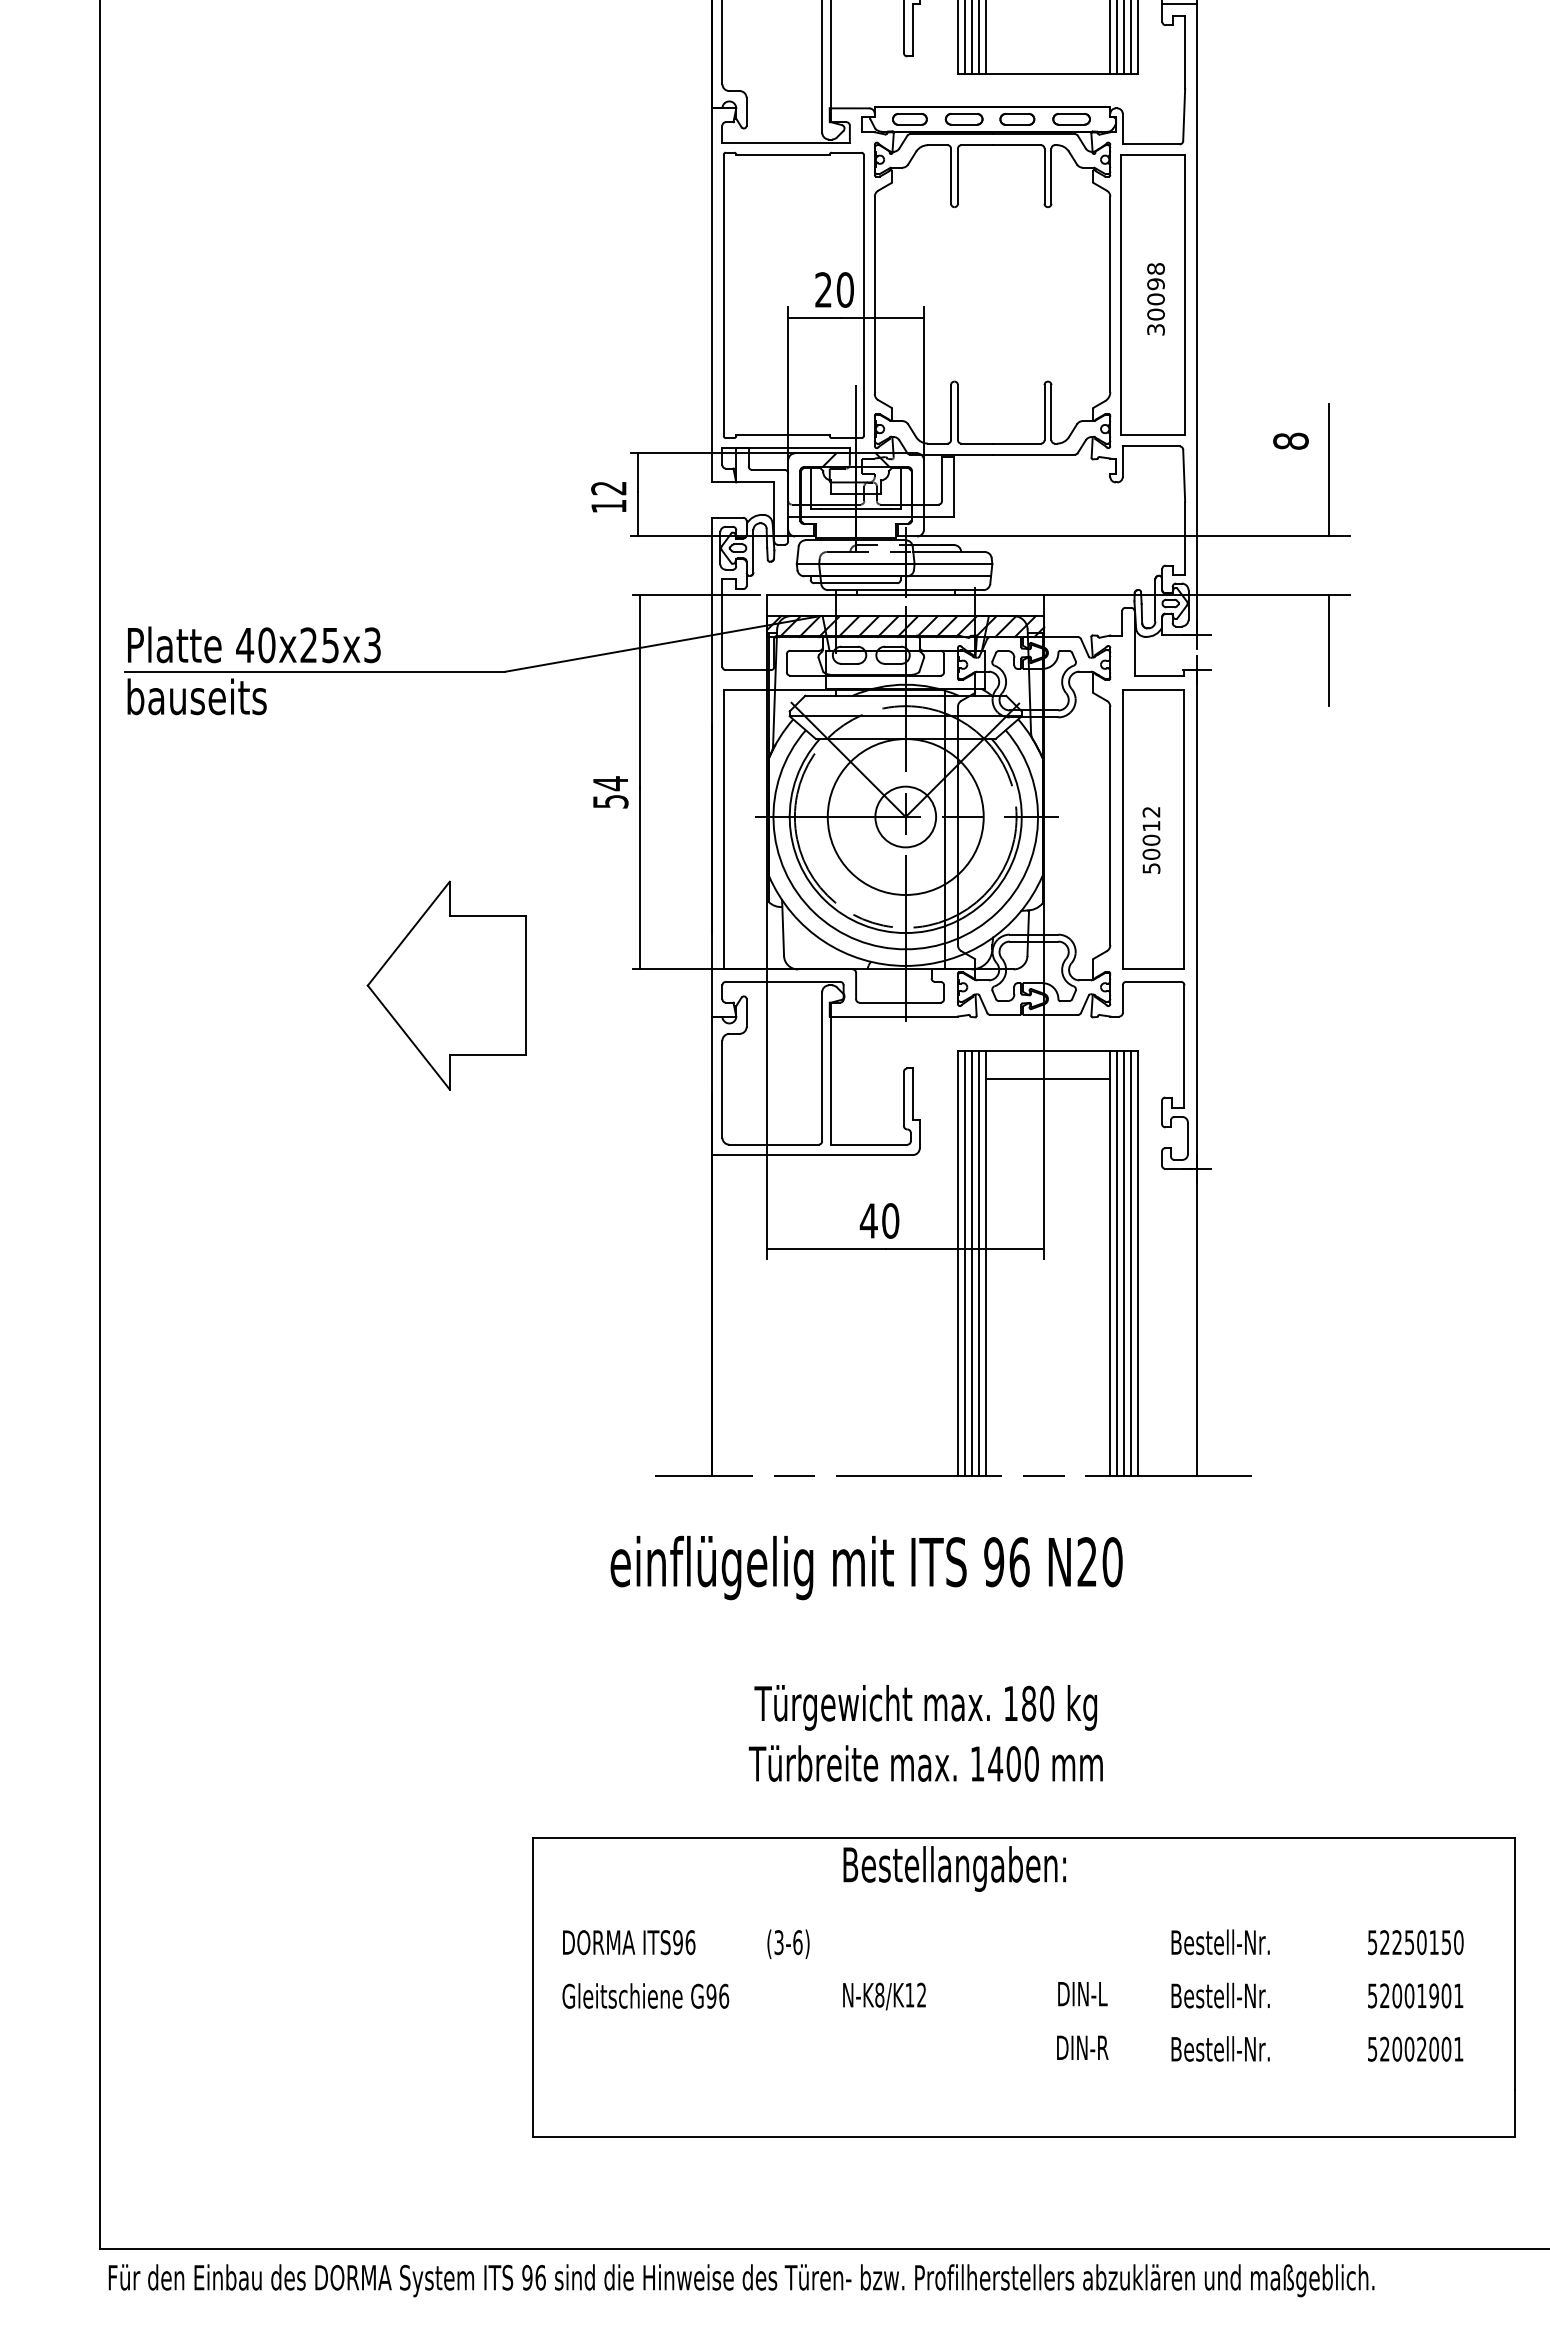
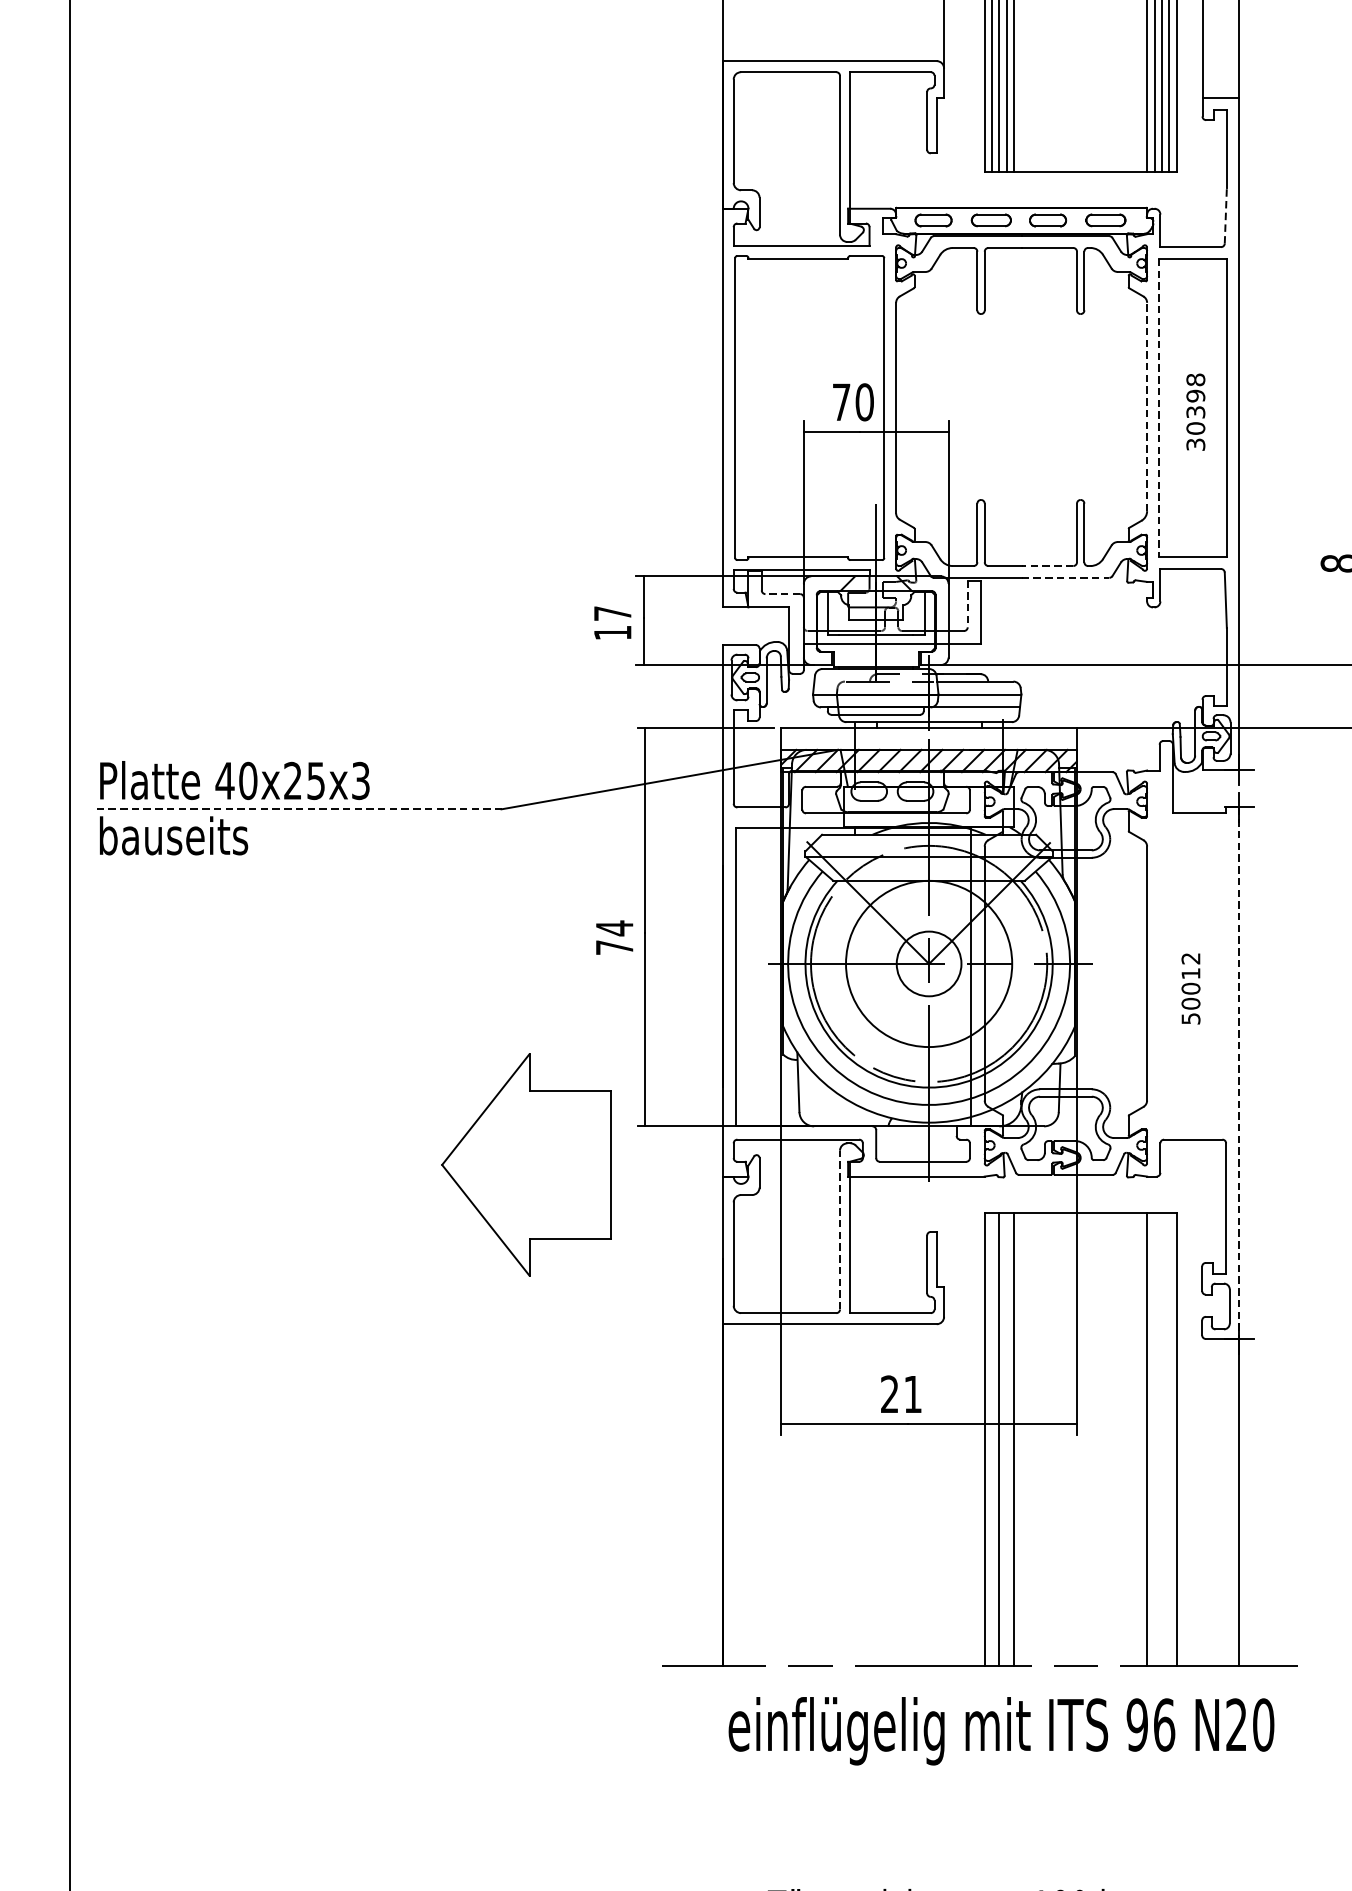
line: (1184, 114) -> (1226, 215), solid -> dashed
text: (823, 289) -> (841, 401), 20 -> 70
line: (1110, 294) -> (1147, 407), solid -> dashed
line: (1121, 295) -> (1159, 408), solid -> dashed
text: (1155, 299) -> (1195, 412), 30098 -> 30398
line: (1016, 443) -> (1047, 565), solid -> dashed
line: (1034, 454) -> (1066, 577), solid -> dashed
line: (767, 469) -> (781, 593), solid -> dashed
line: (942, 479) -> (968, 604), solid -> dashed
text: (608, 488) -> (612, 613), 12 -> 17
line: (314, 671) -> (299, 808), solid -> dashed
text: (610, 801) -> (614, 947), 54 -> 74
part: (1153, 829) -> (1193, 977), removed
line: (1196, 920) -> (1238, 1074), solid -> dashed
part: (446, 985) -> (526, 1164), moved
line: (822, 1066) -> (840, 1229), solid -> dashed
line: (1047, 1078) -> (1080, 1242), removed
text: (879, 1220) -> (901, 1393), 40 -> 21
line: (964, 1263) -> (991, 1439), removed
line: (978, 1263) -> (1006, 1439), removed
line: (1117, 1263) -> (1154, 1439), removed
line: (1124, 1263) -> (1162, 1439), removed
line: (1131, 1263) -> (1169, 1439), removed
text: (866, 1568) -> (1001, 1731), moved

